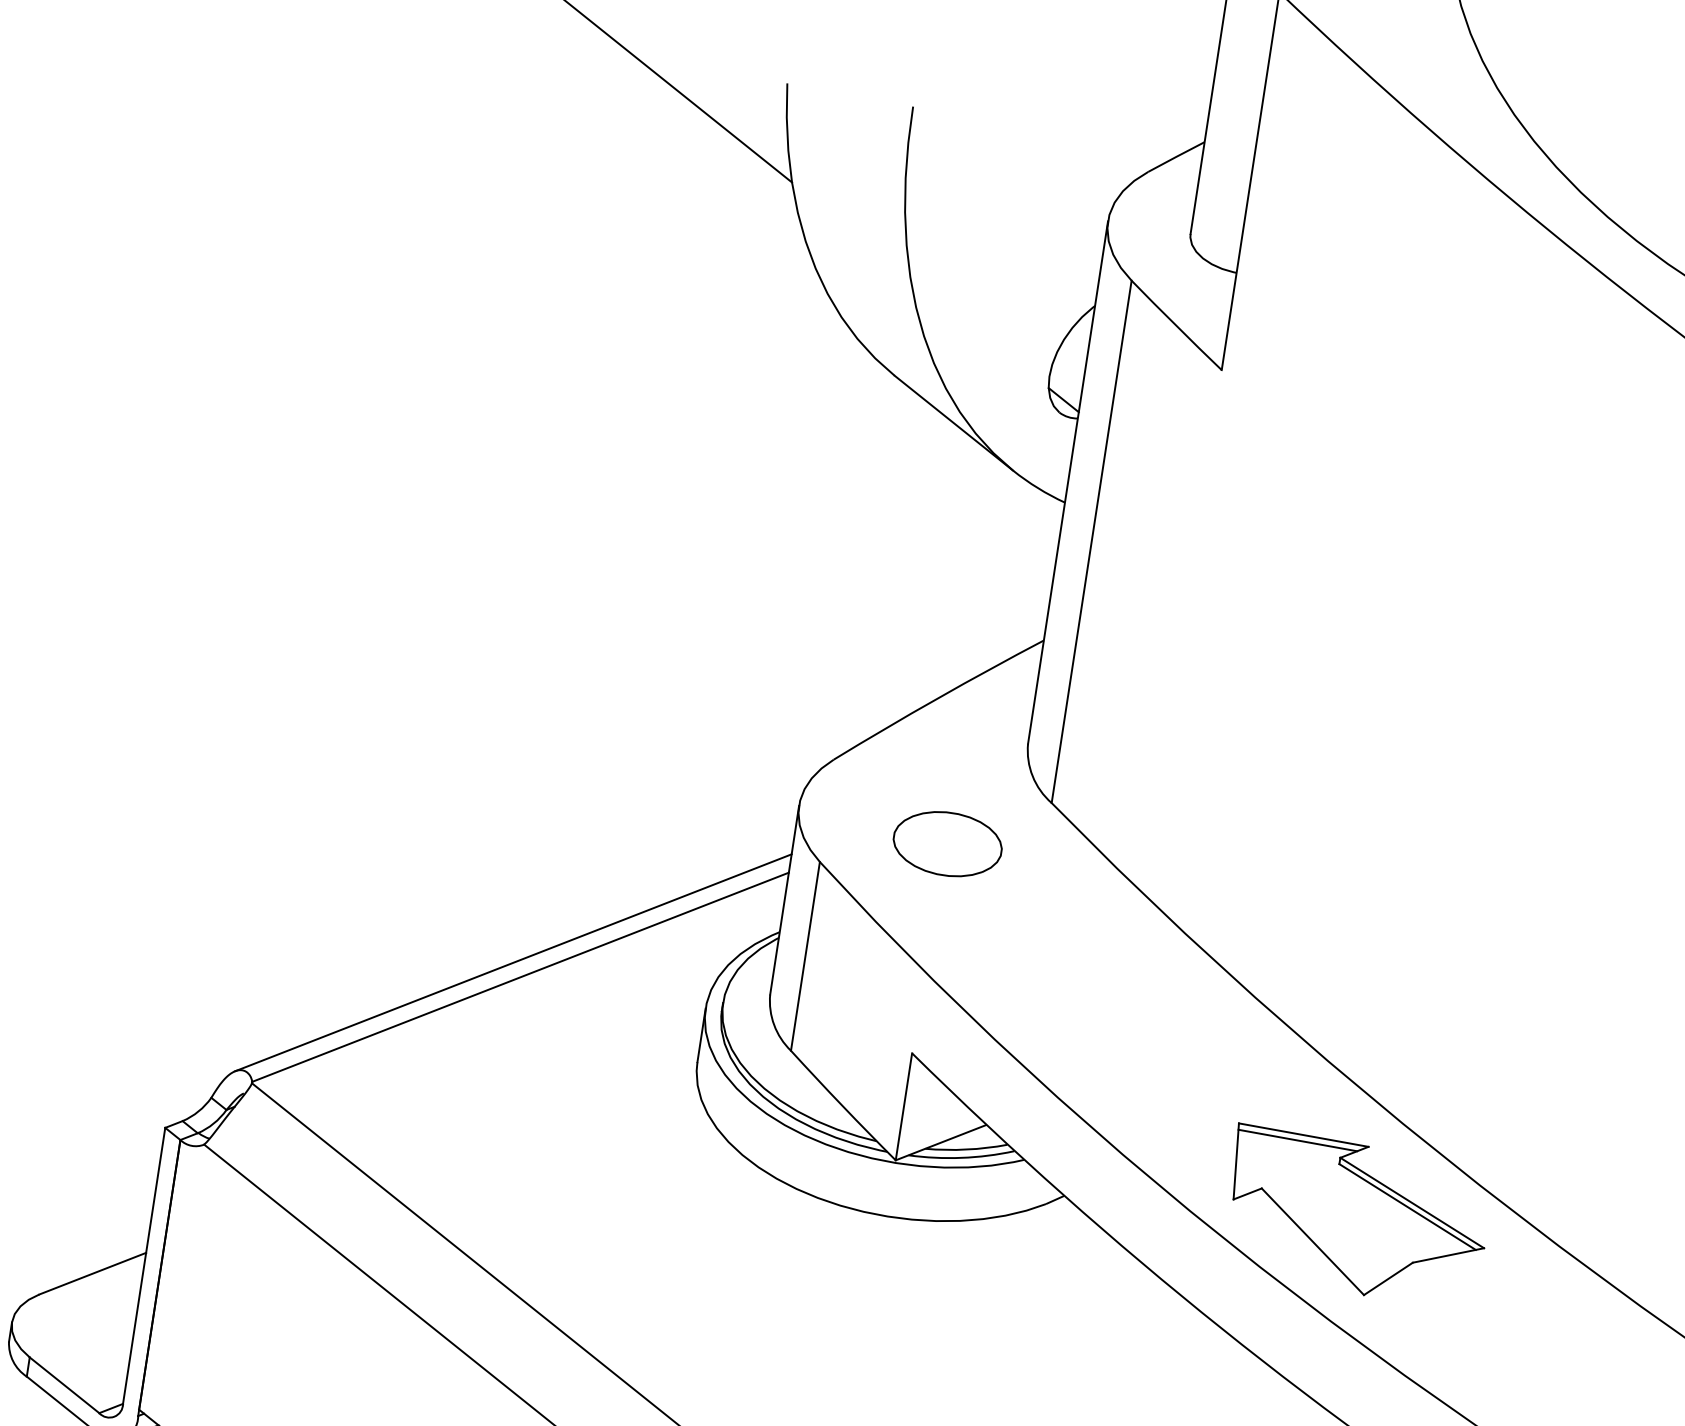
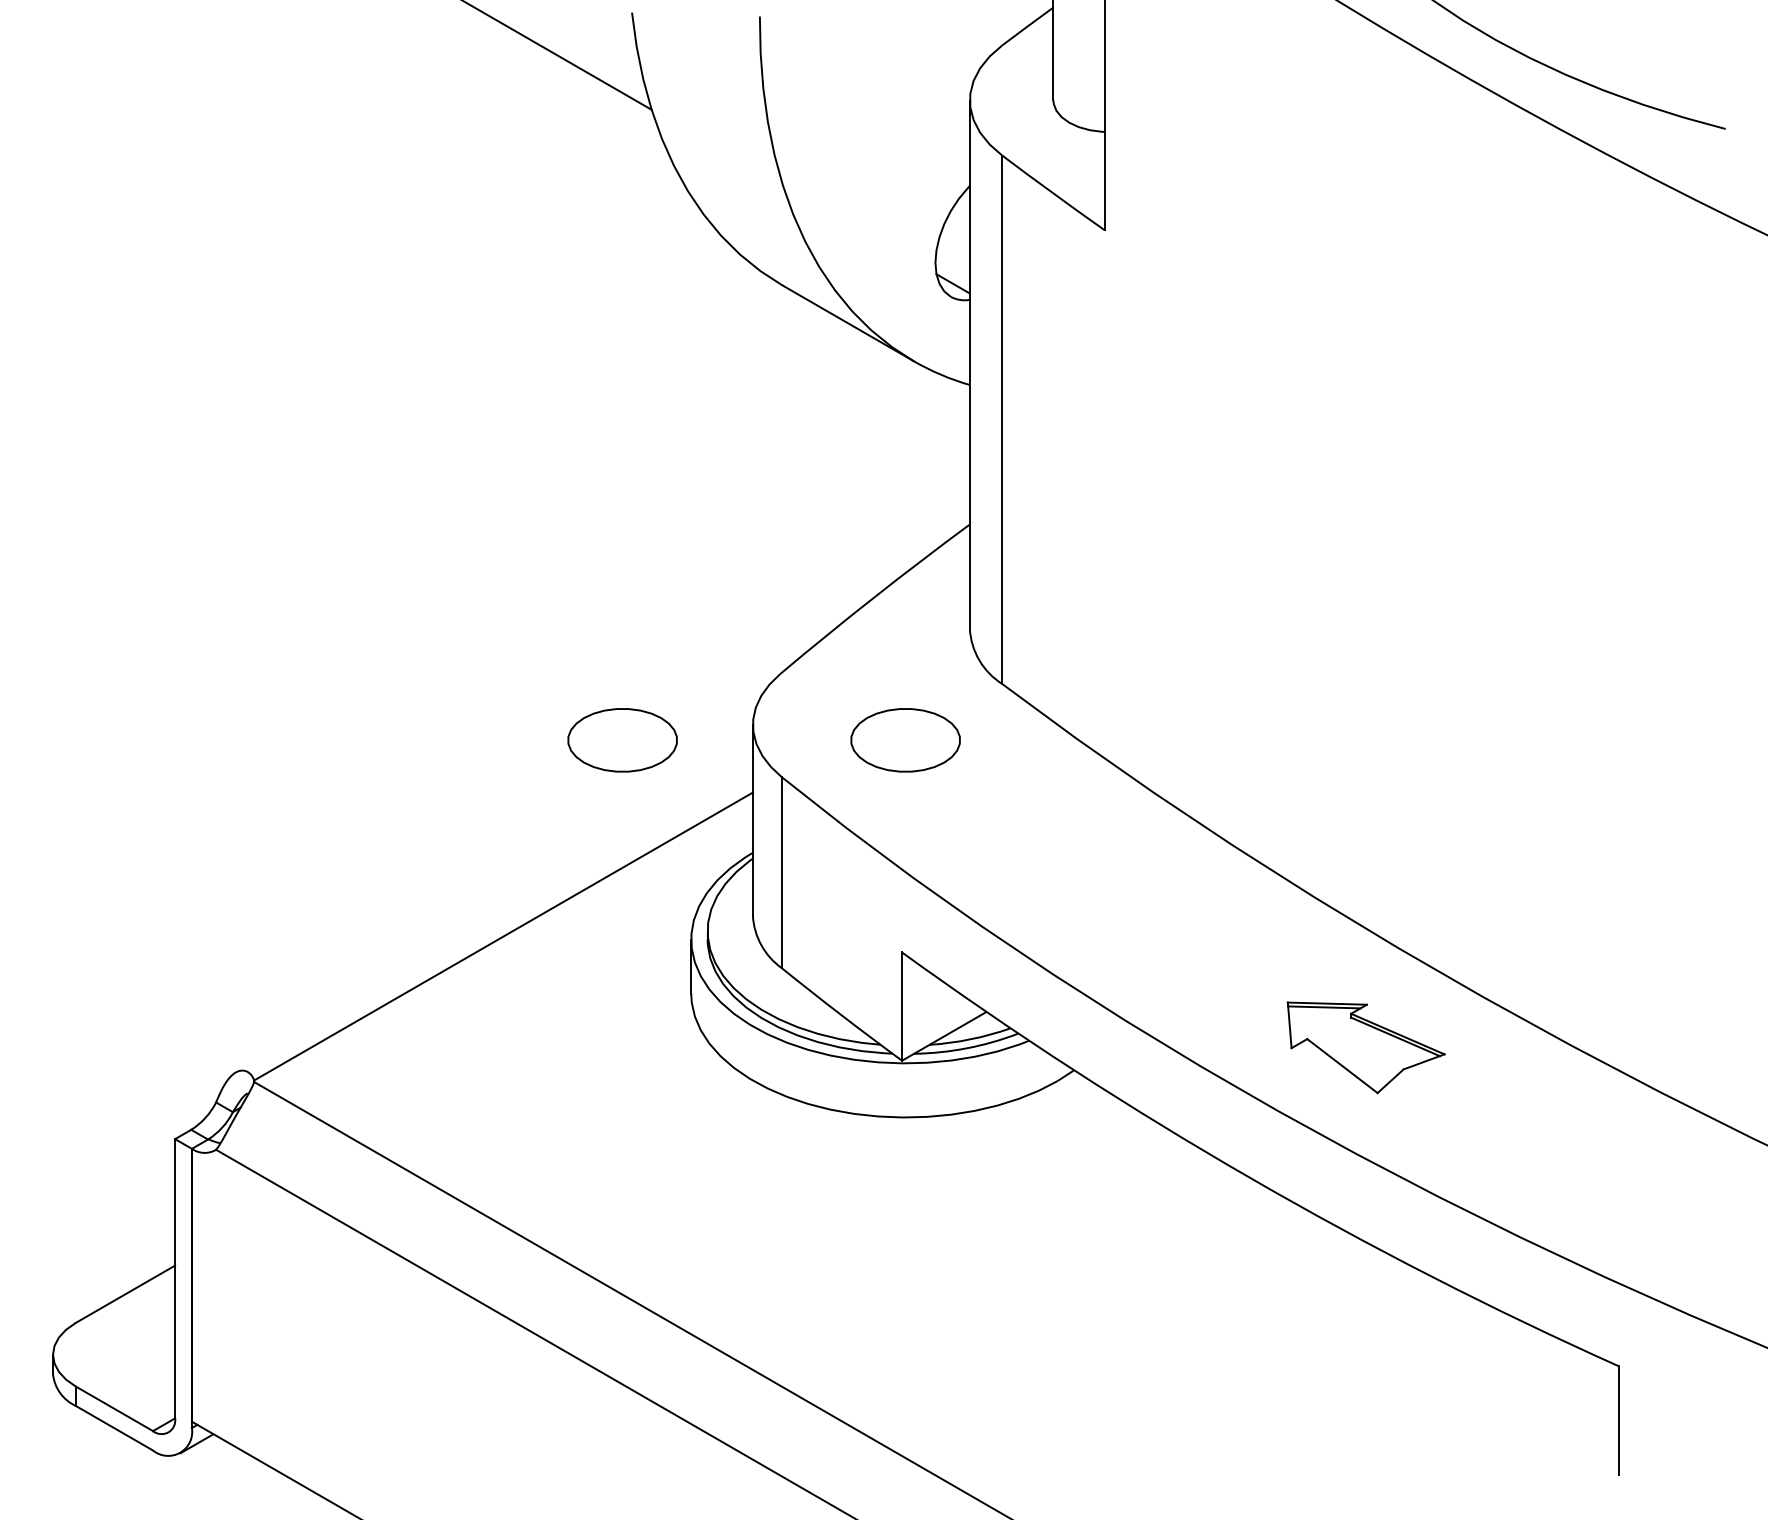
part: (667, 801) -> (622, 740), added
line: (512, 961) -> (493, 922), removed
part: (1355, 1217) -> (1365, 1047), size x0.6

